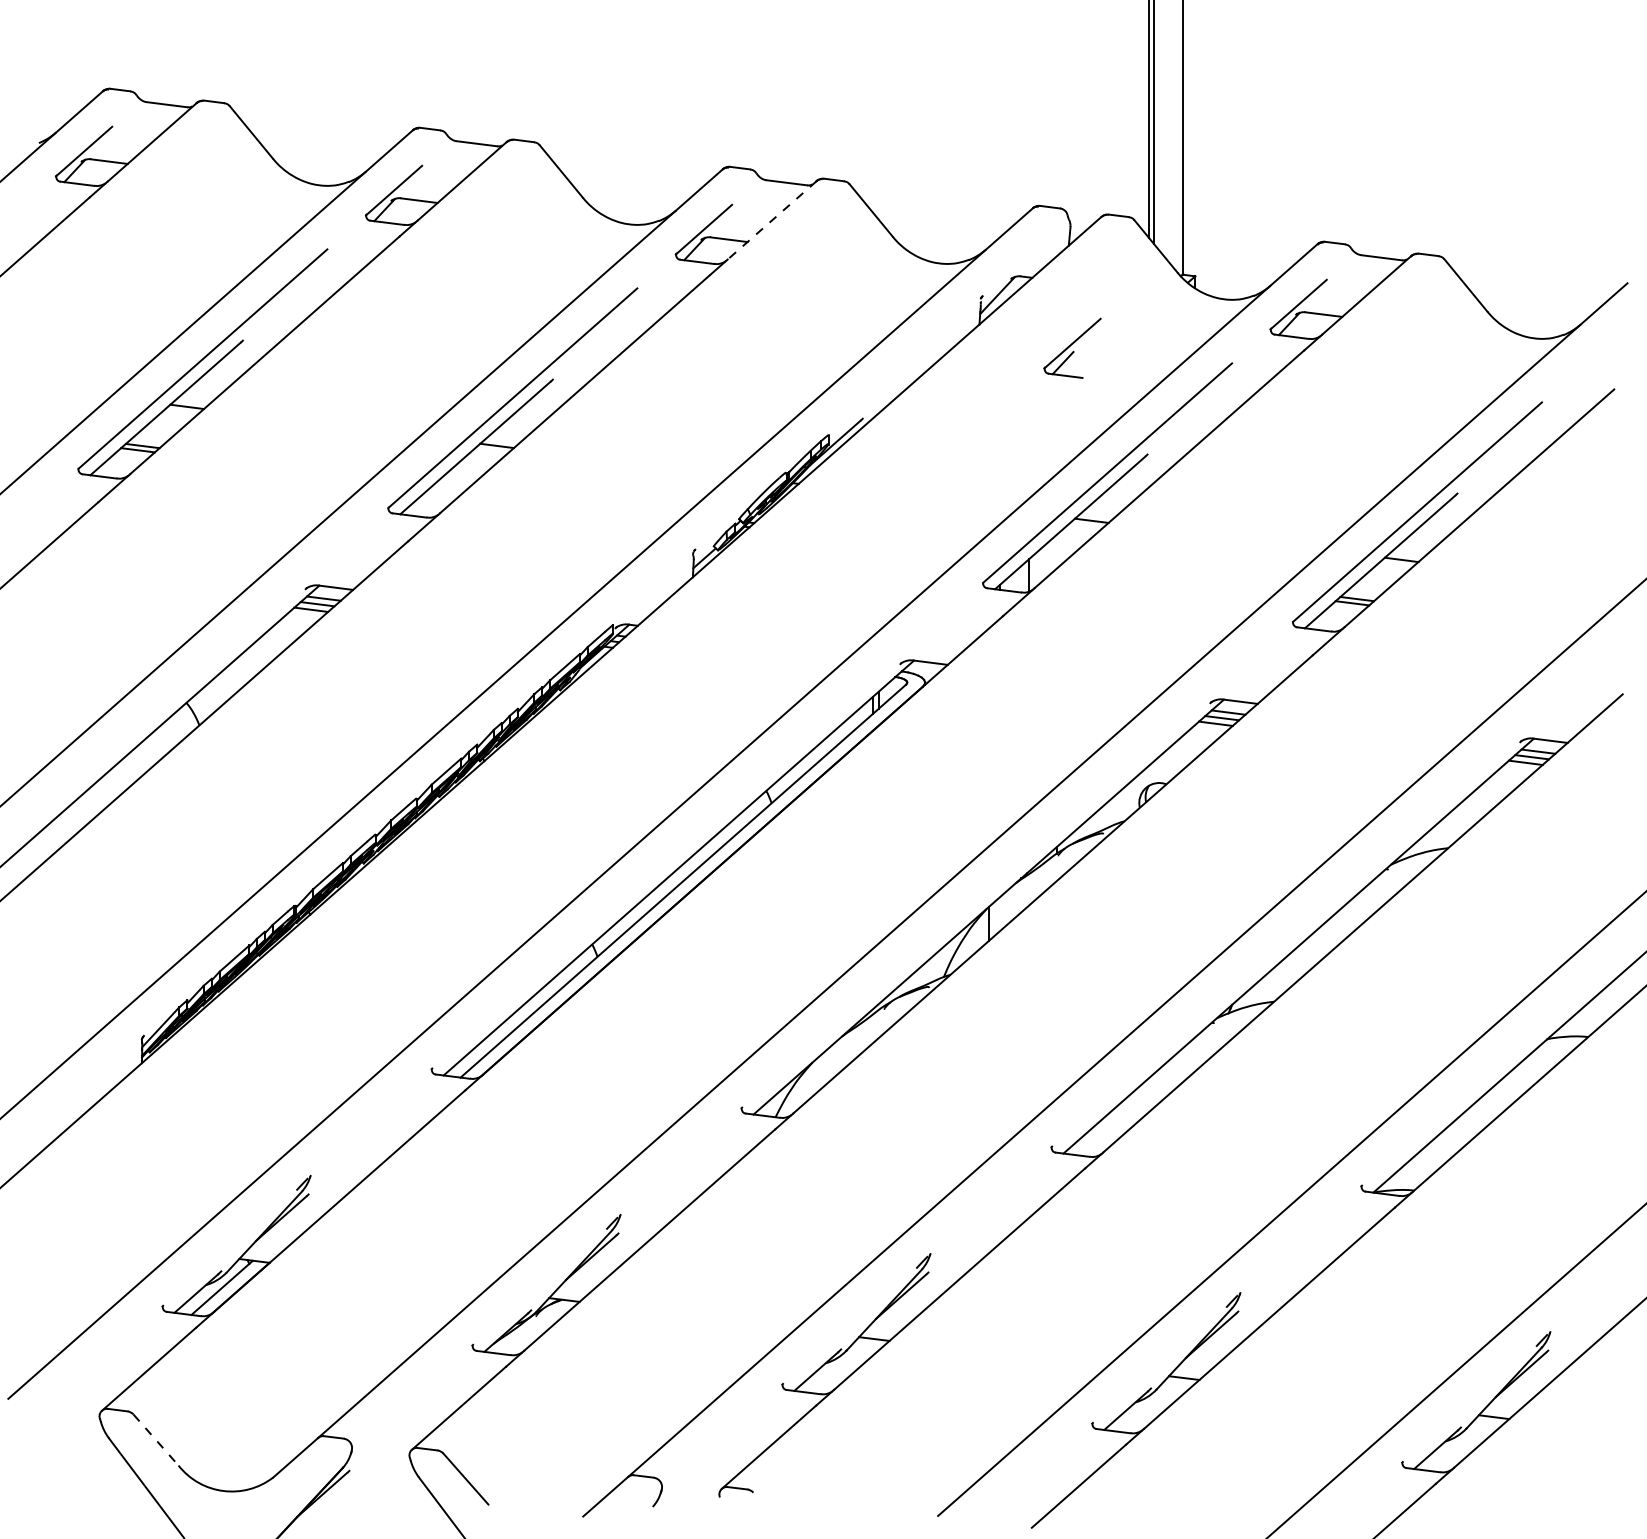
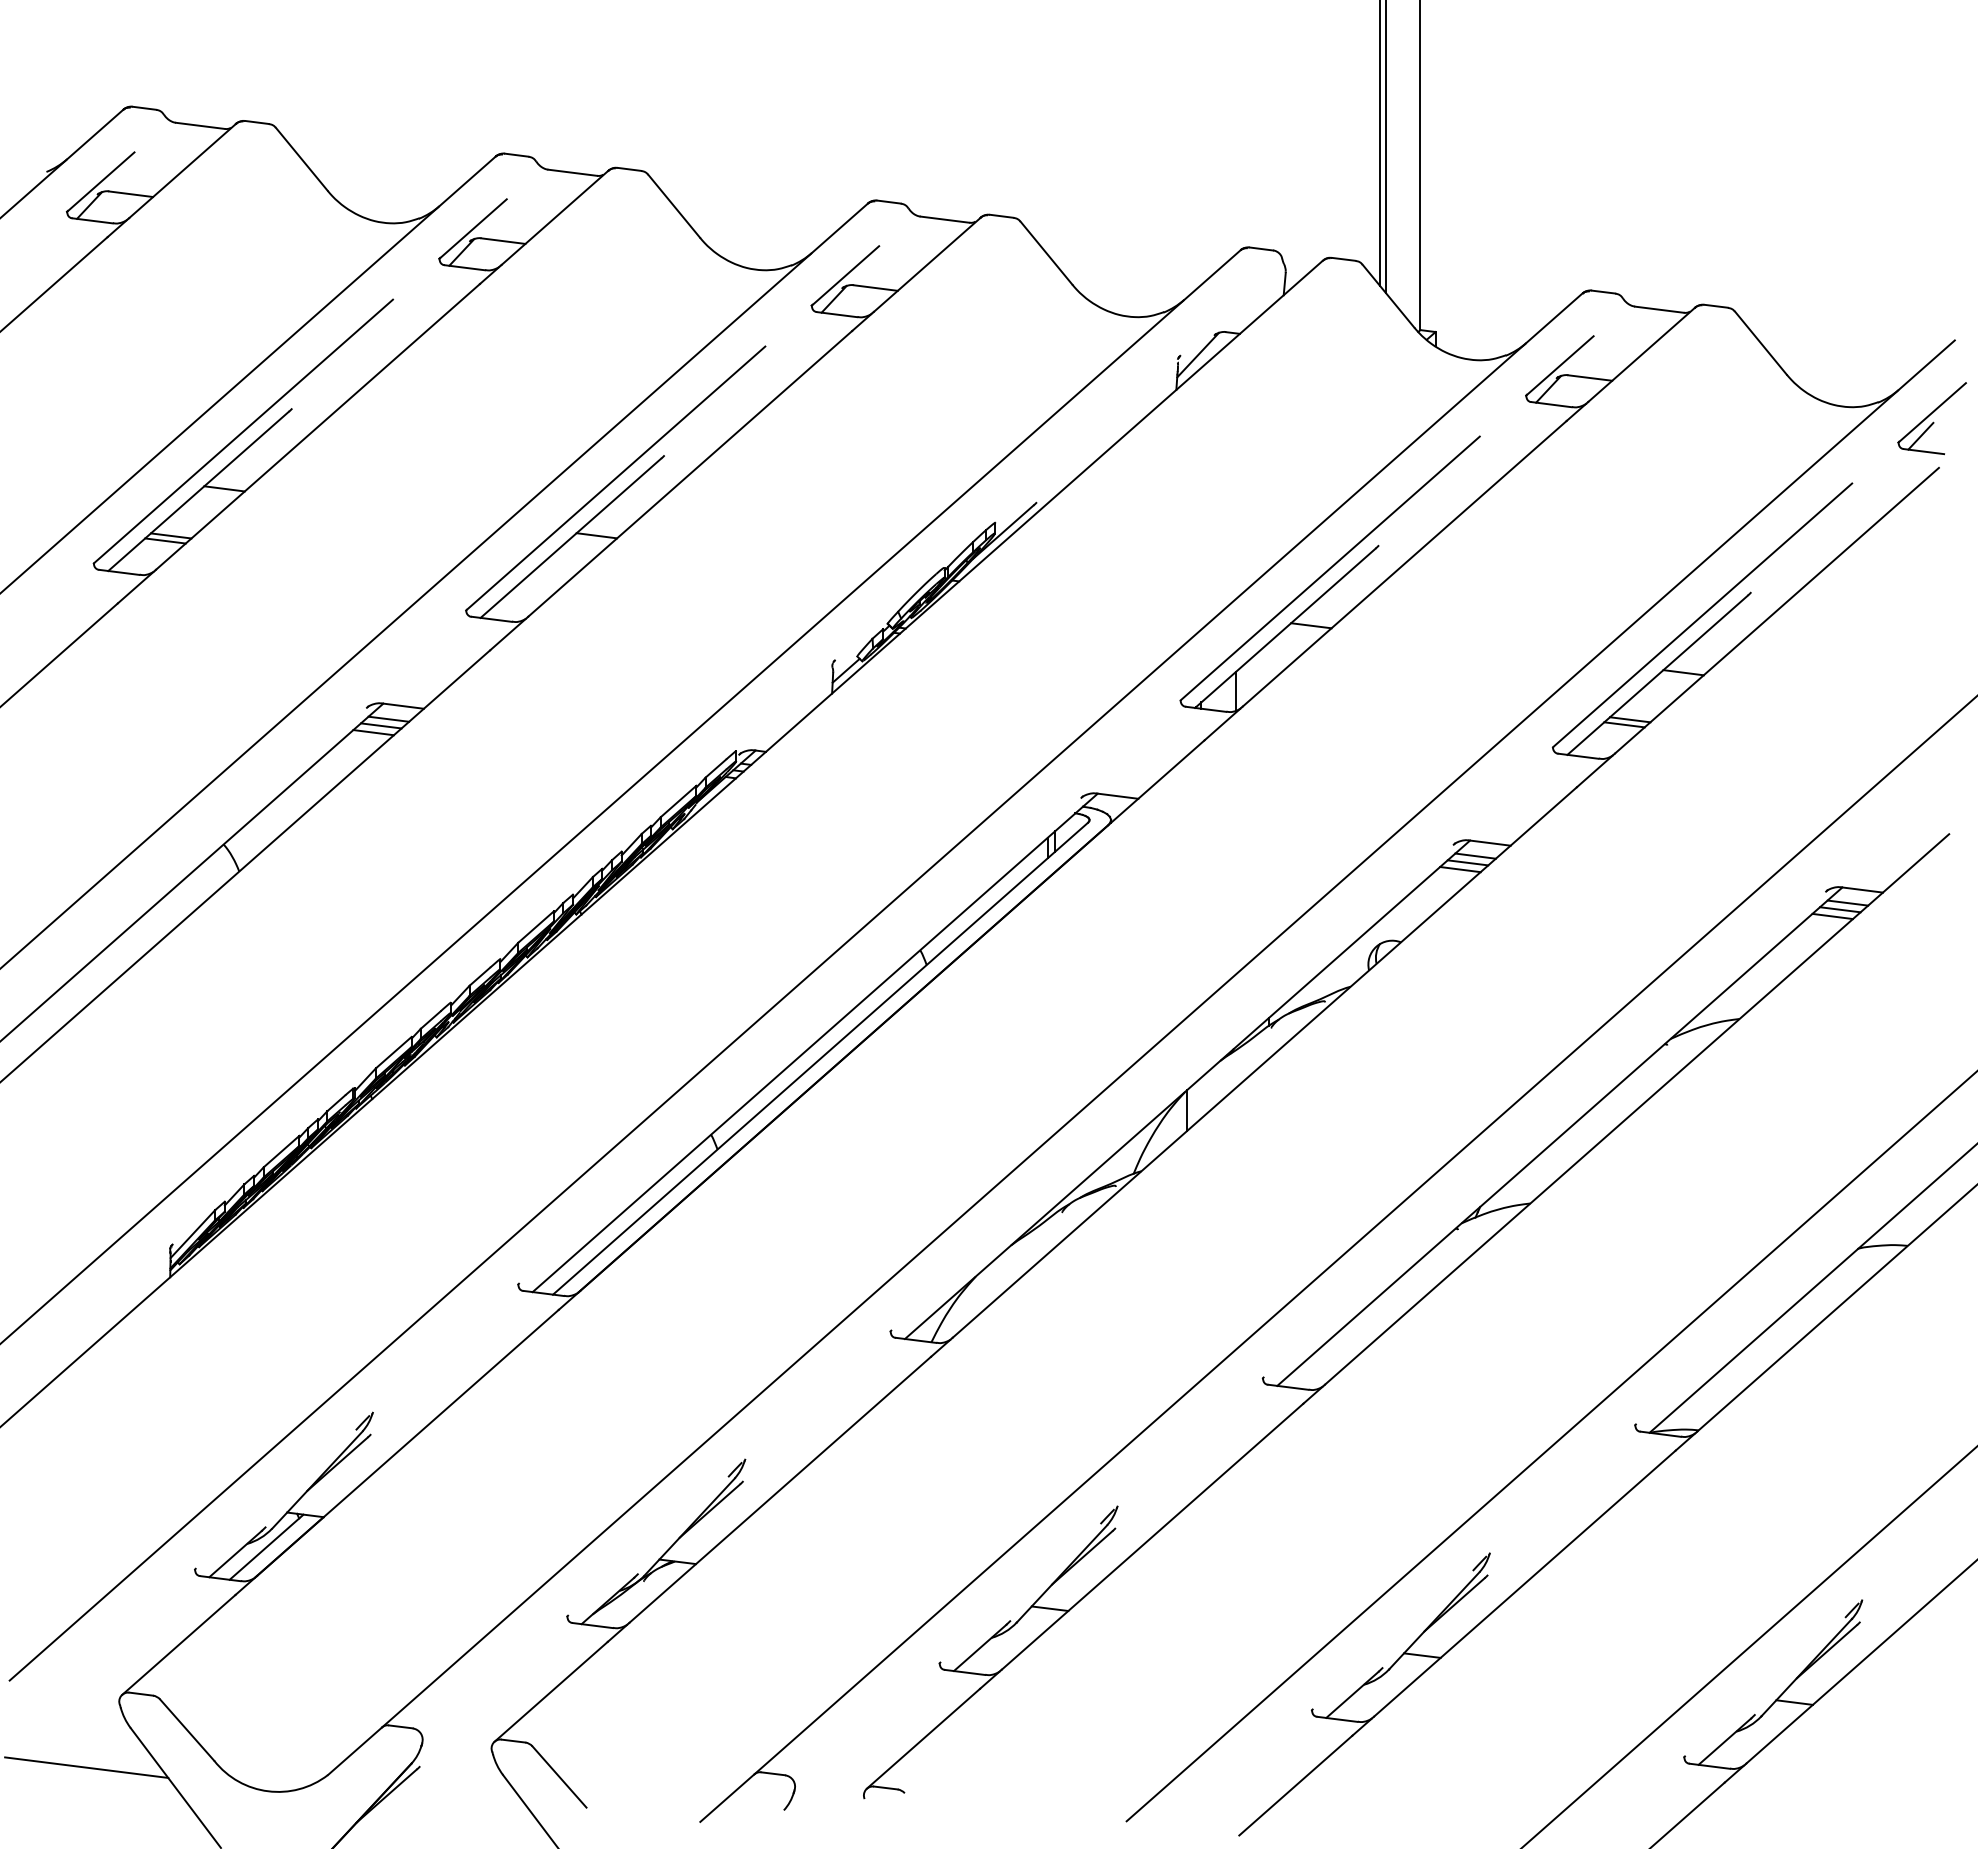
line: (771, 220) -> (926, 265), dashed -> solid
part: (1071, 348) -> (1931, 418), moved
line: (156, 1440) -> (187, 1730), dashed -> solid
line: (72, 1471) -> (86, 1767), added

